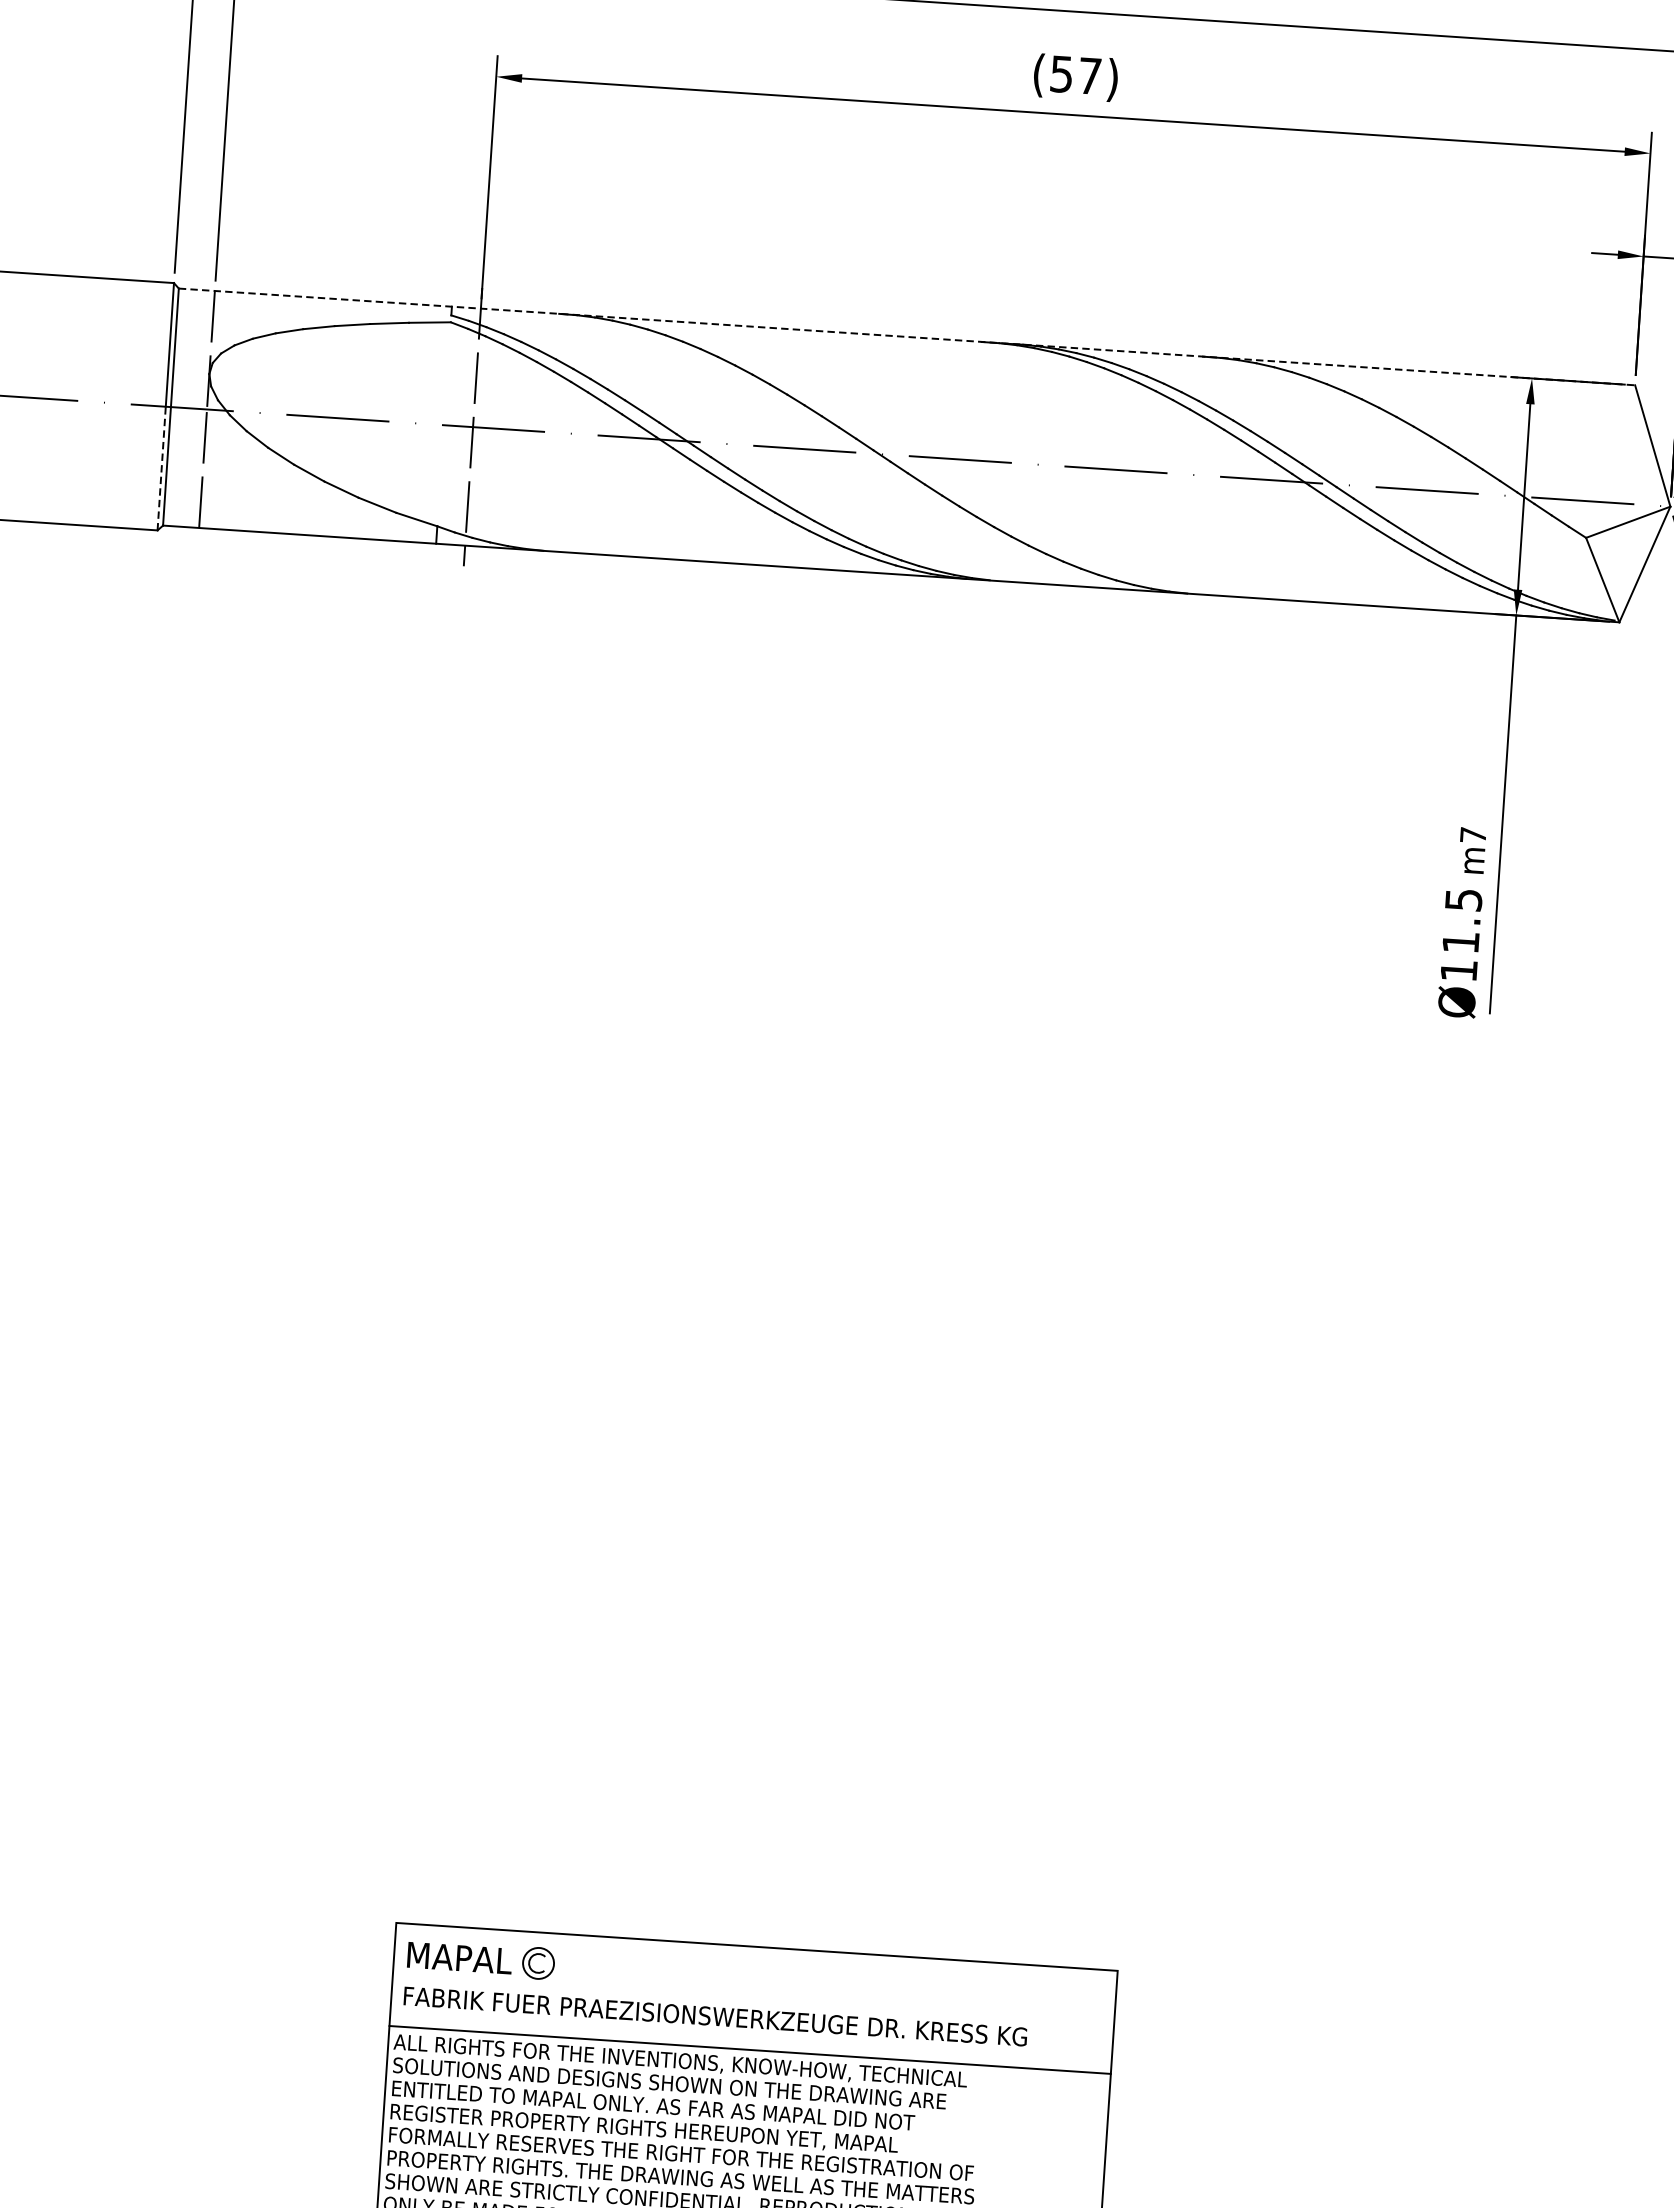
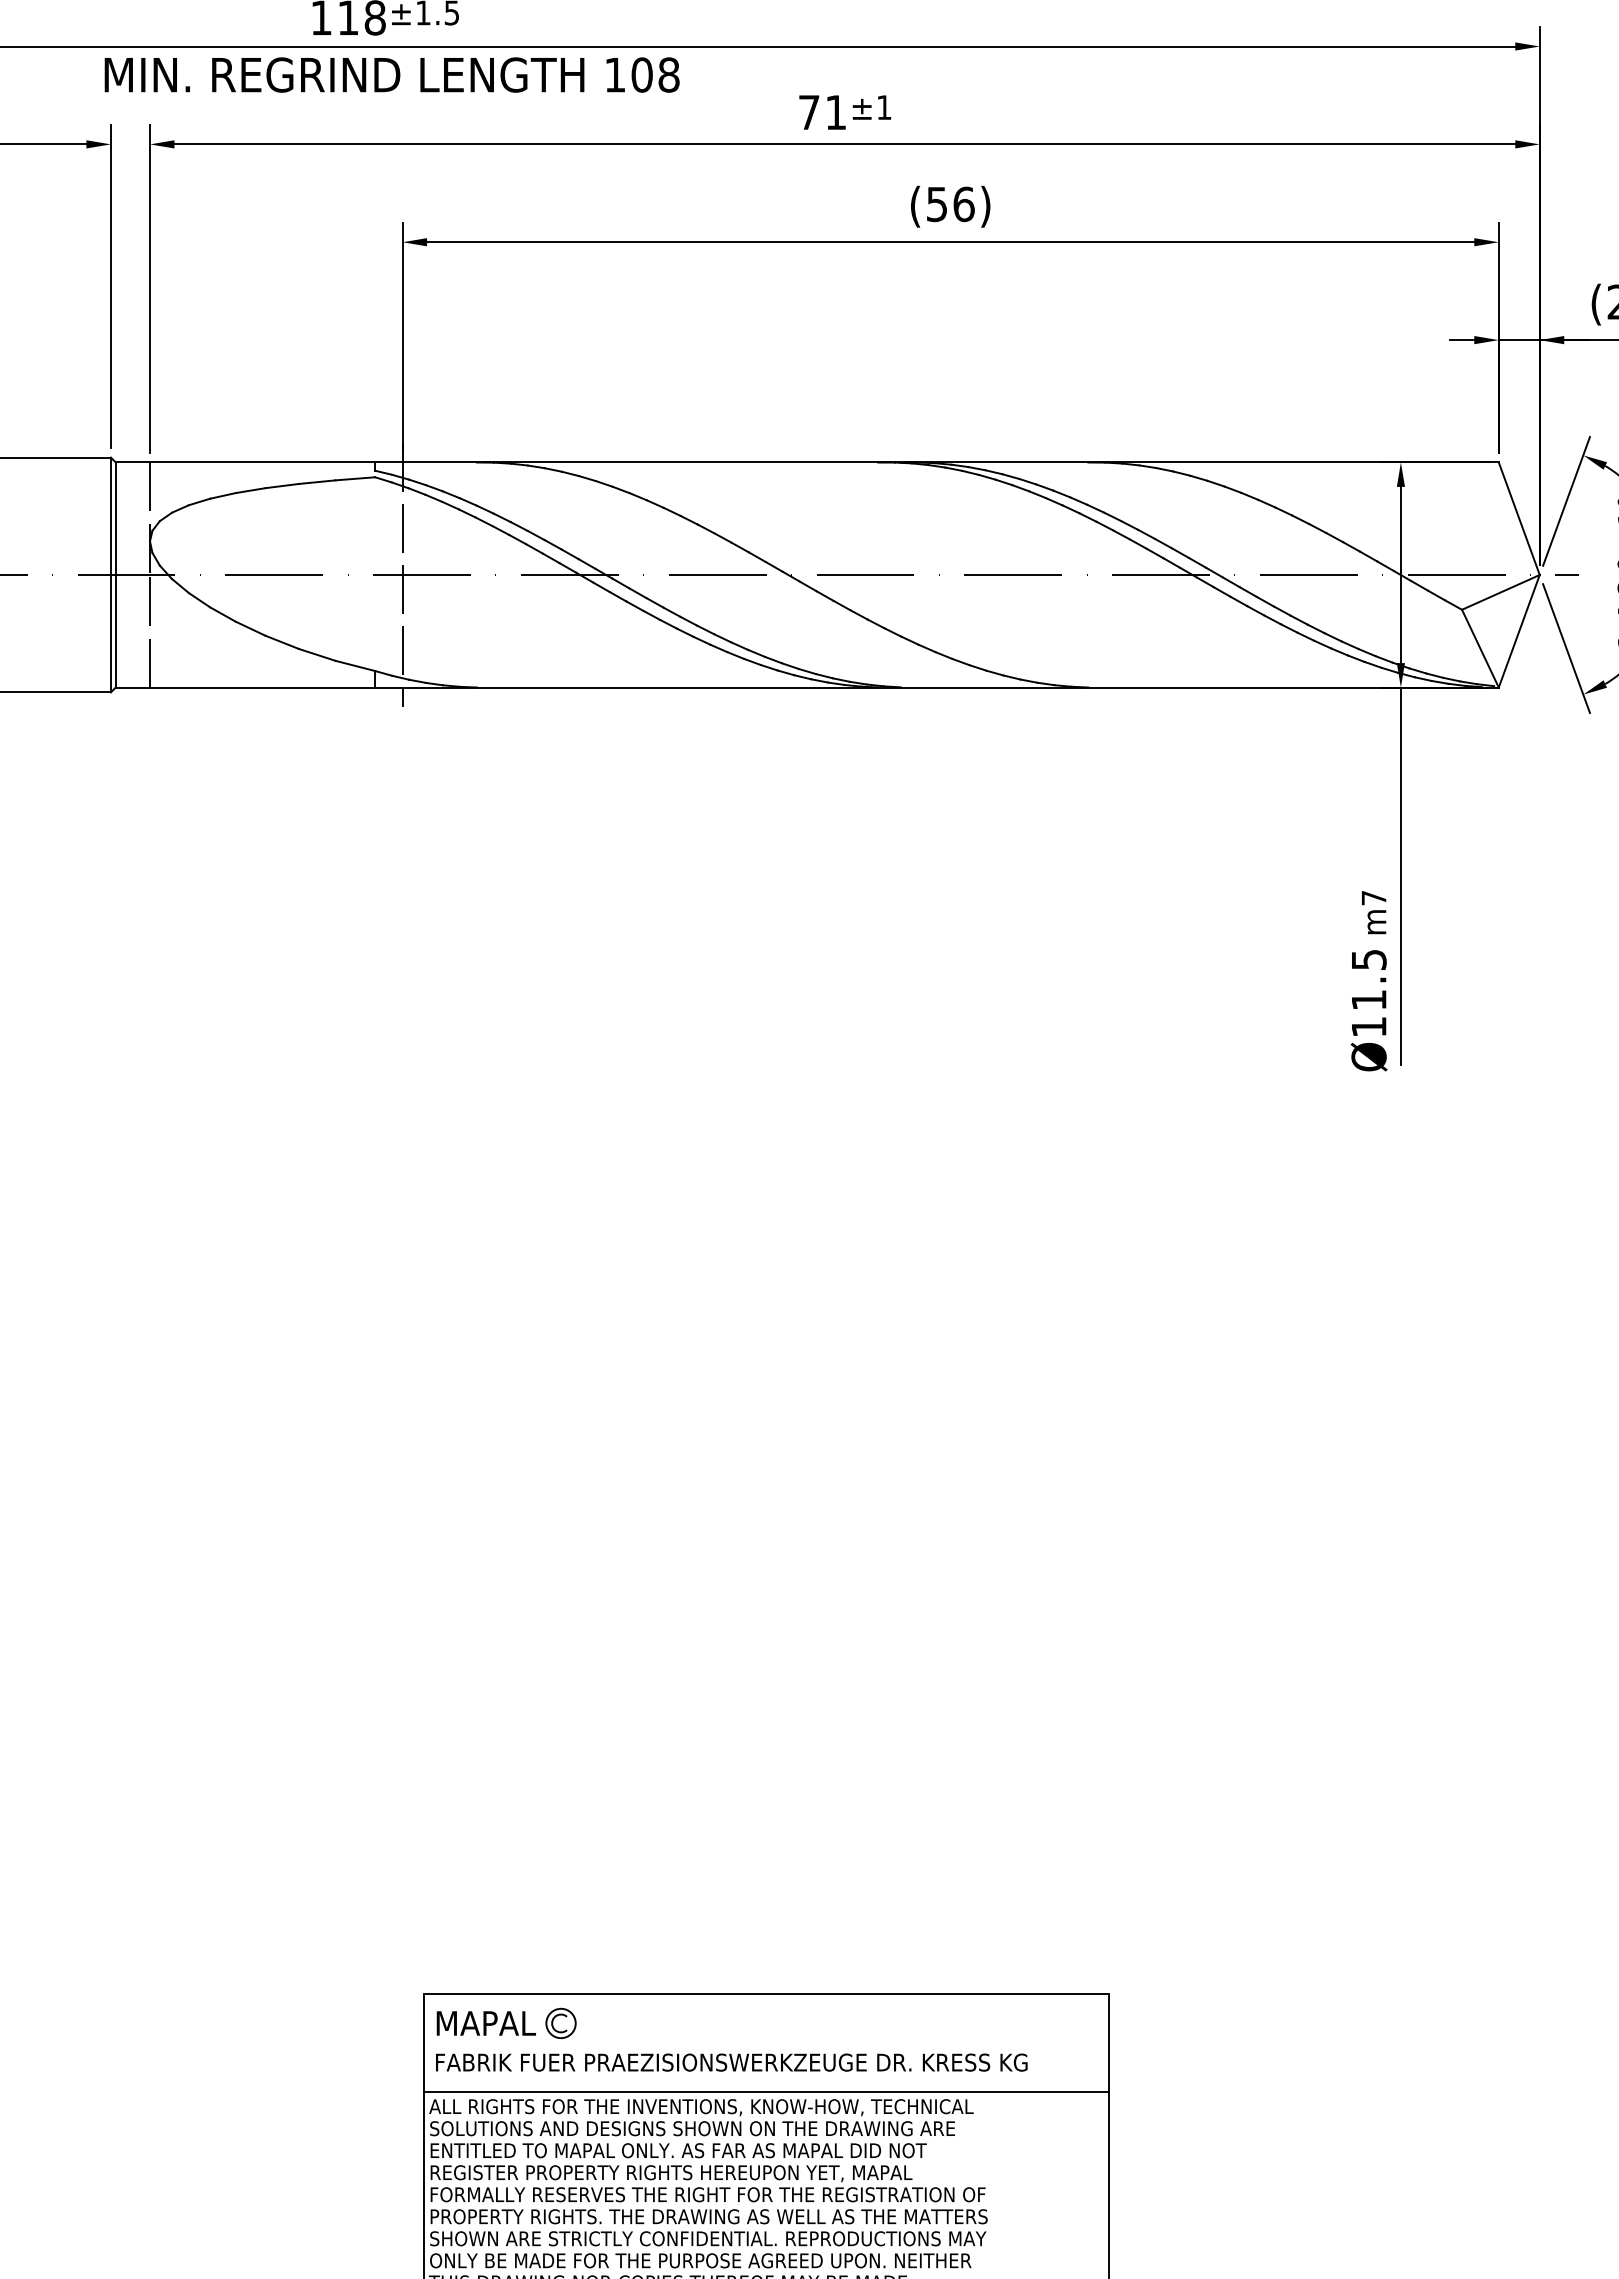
text: (1089, 76) -> (963, 204), (57) -> (56)
line: (907, 336) -> (807, 462), dashed -> solid
line: (161, 468) -> (110, 633), dashed -> solid

